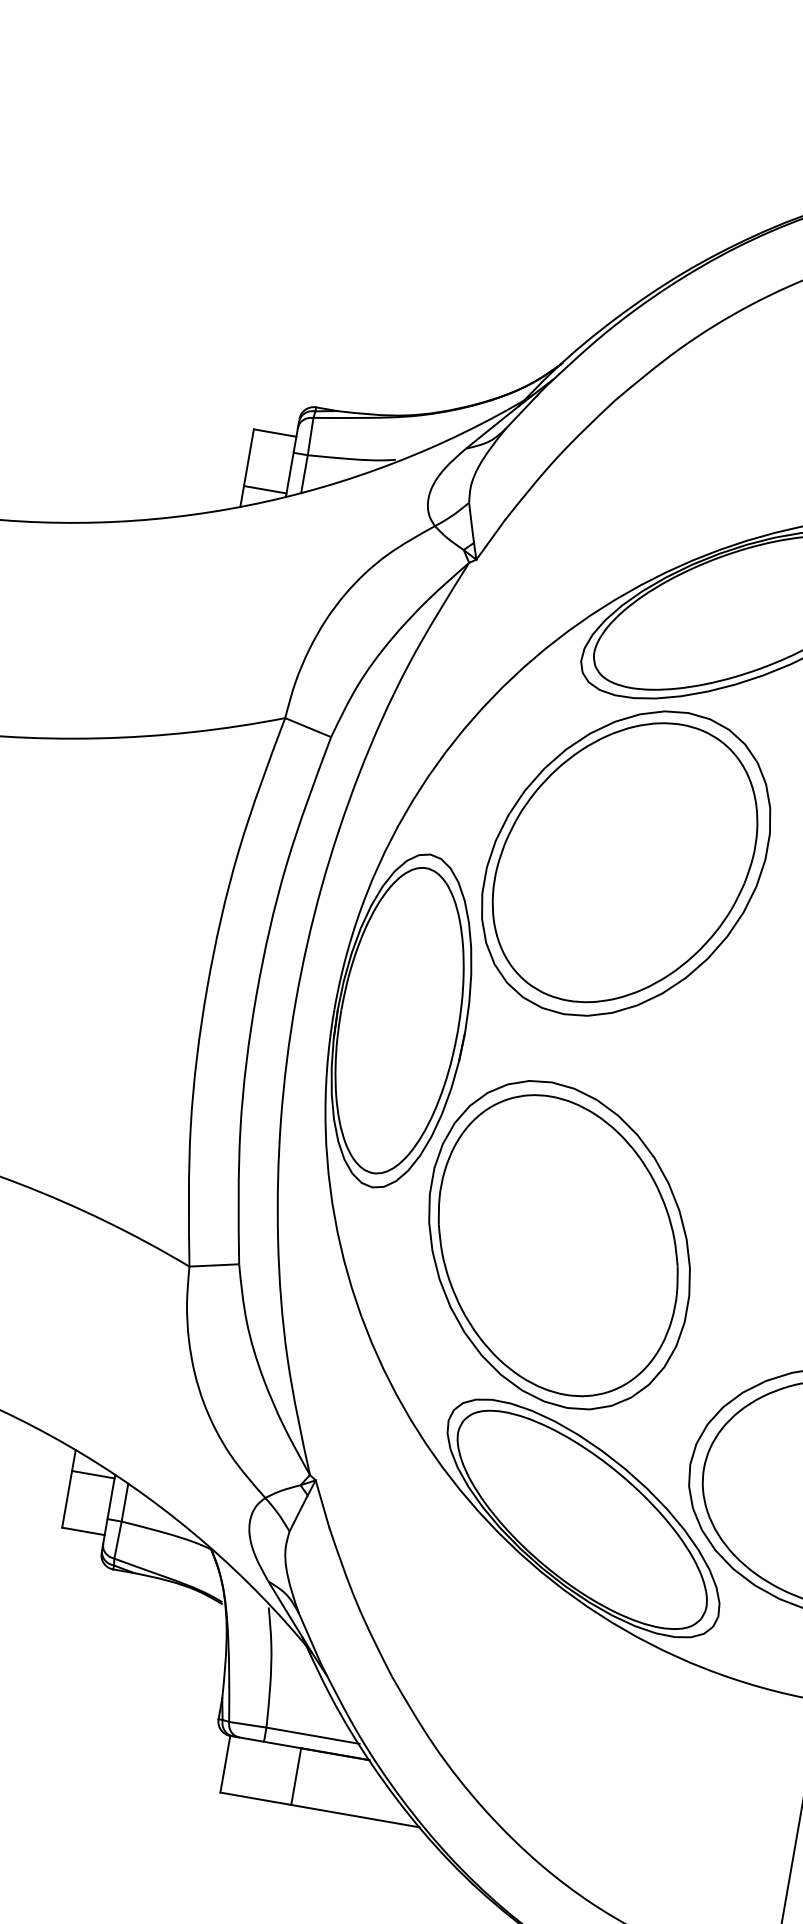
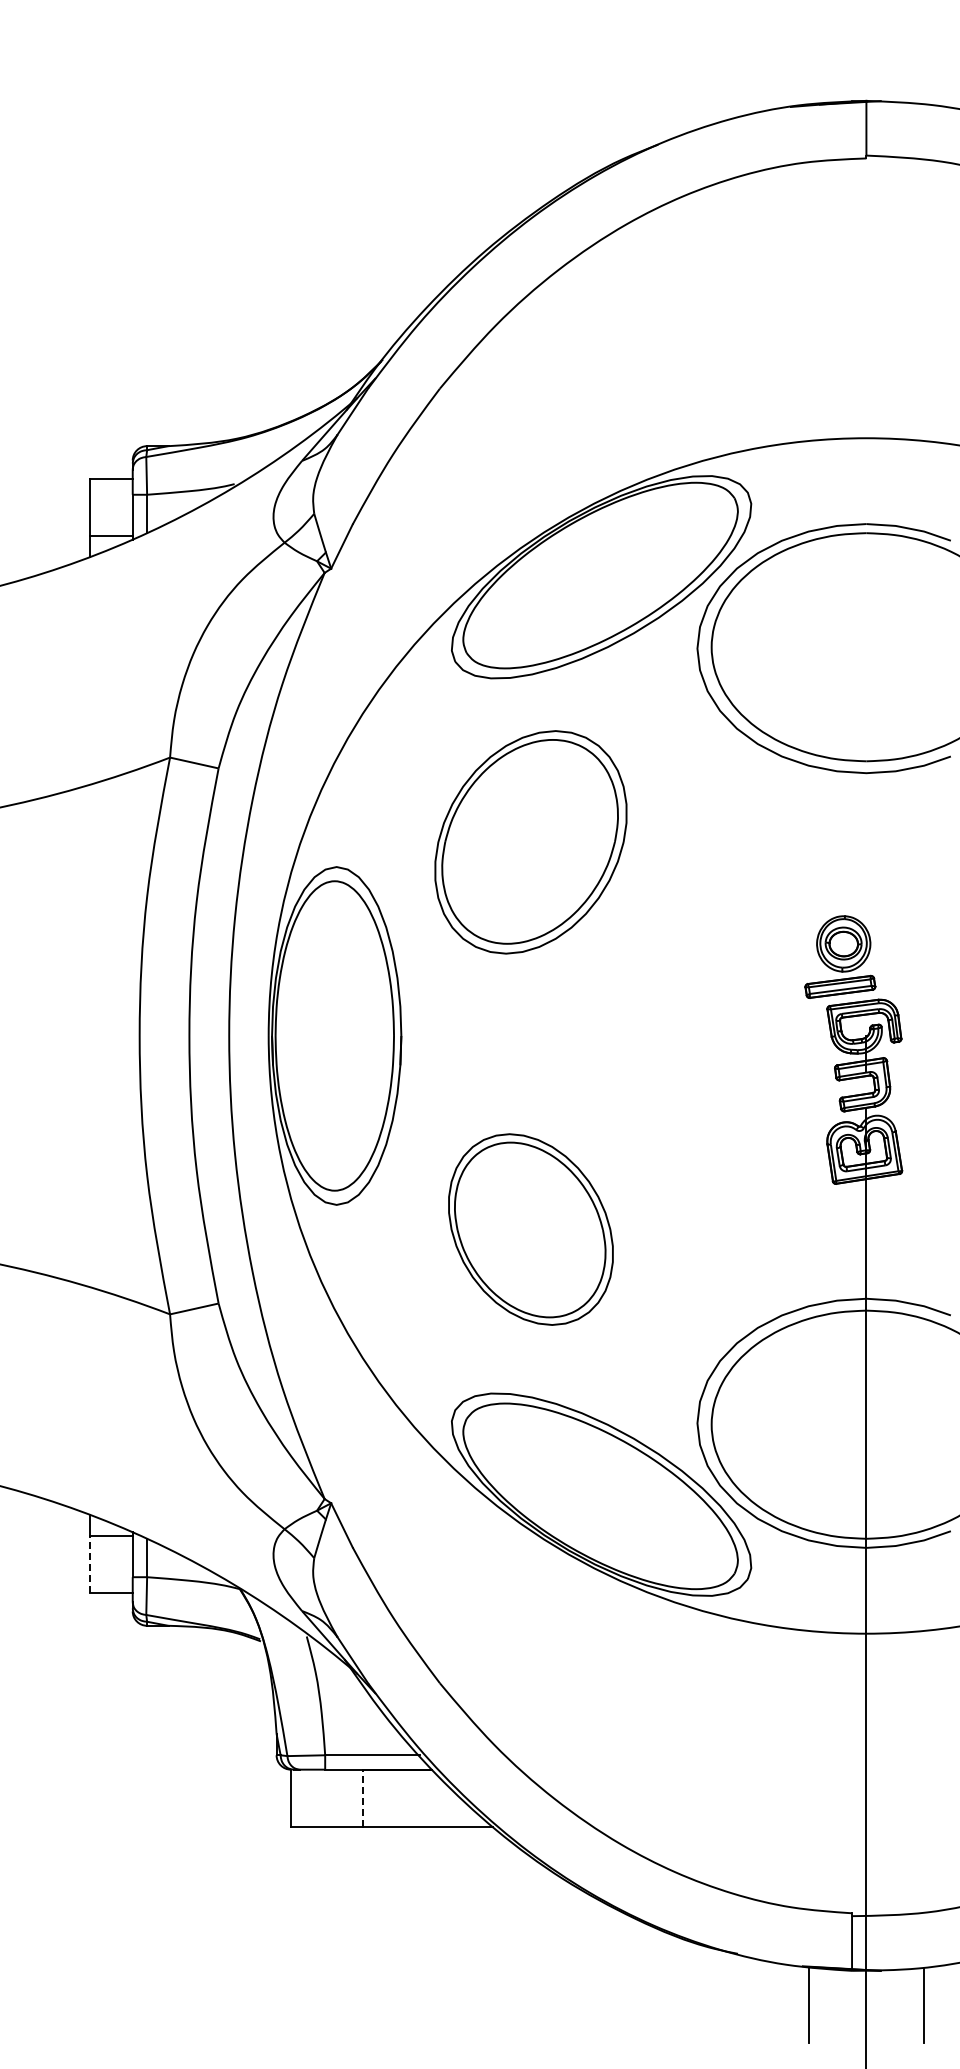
part: (625, 863) -> (530, 842), size x0.7
part: (559, 1244) -> (530, 1229), size x0.6
line: (67, 1499) -> (89, 1564), solid -> dashed
line: (295, 1776) -> (362, 1798), solid -> dashed

